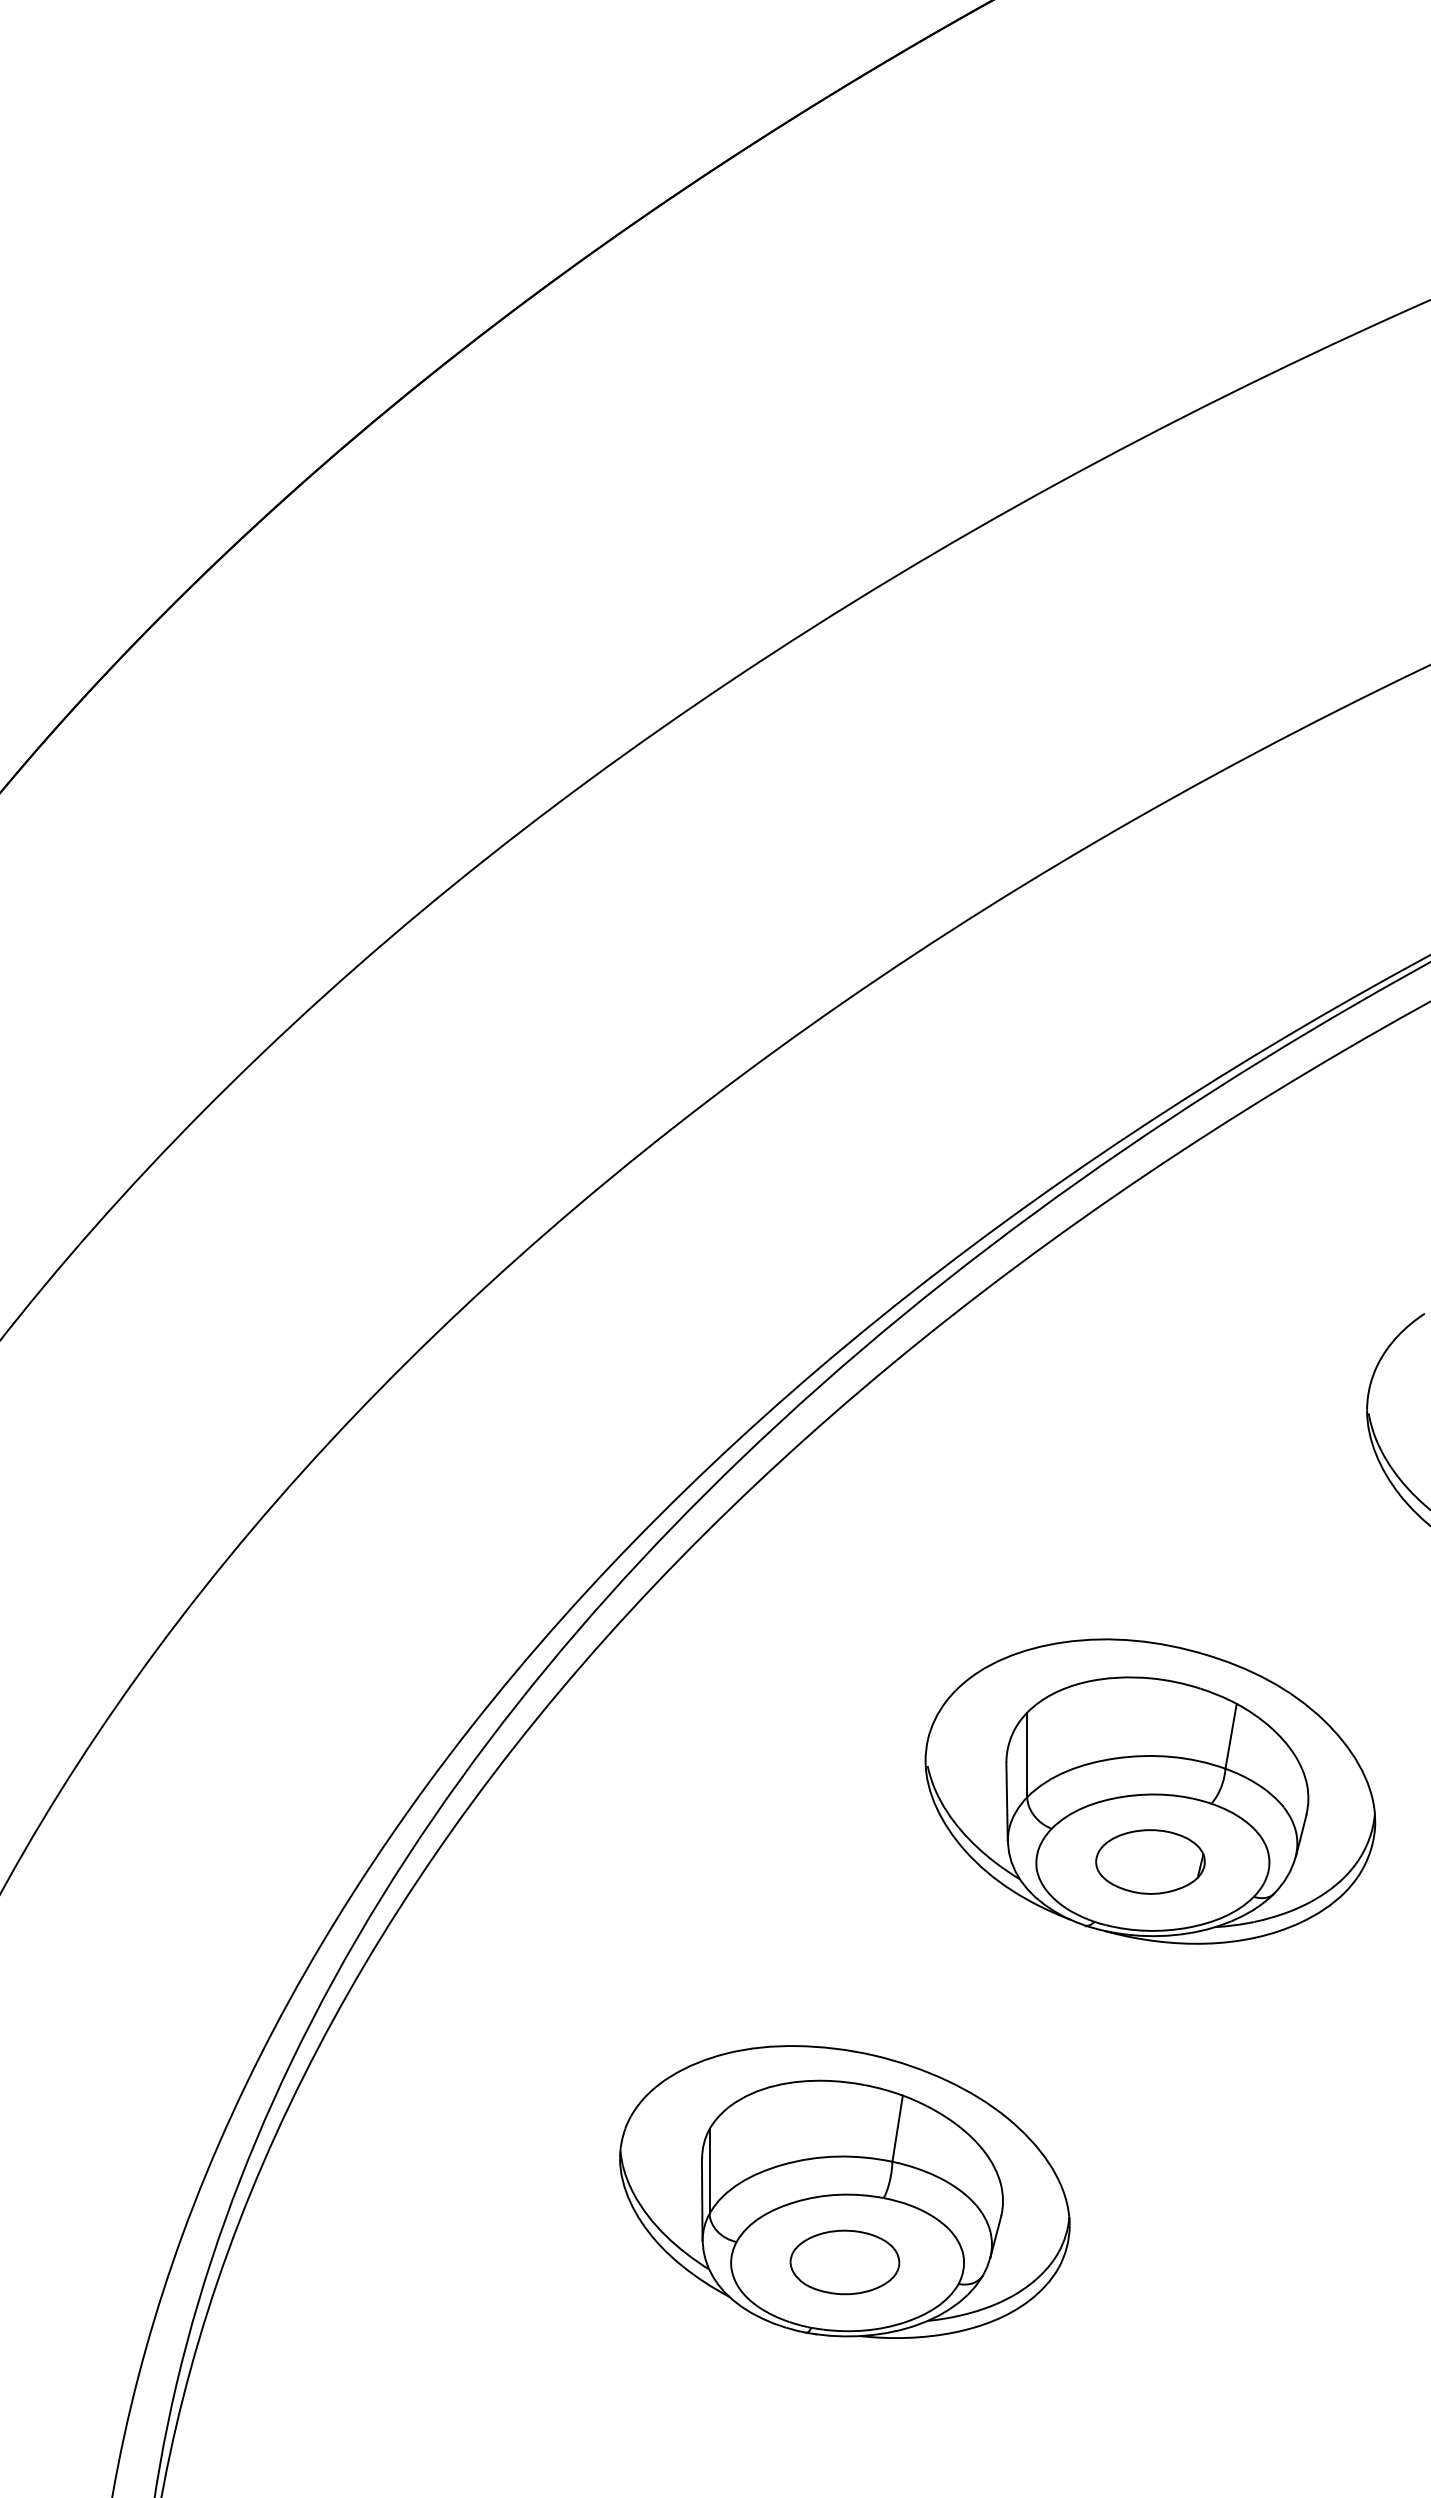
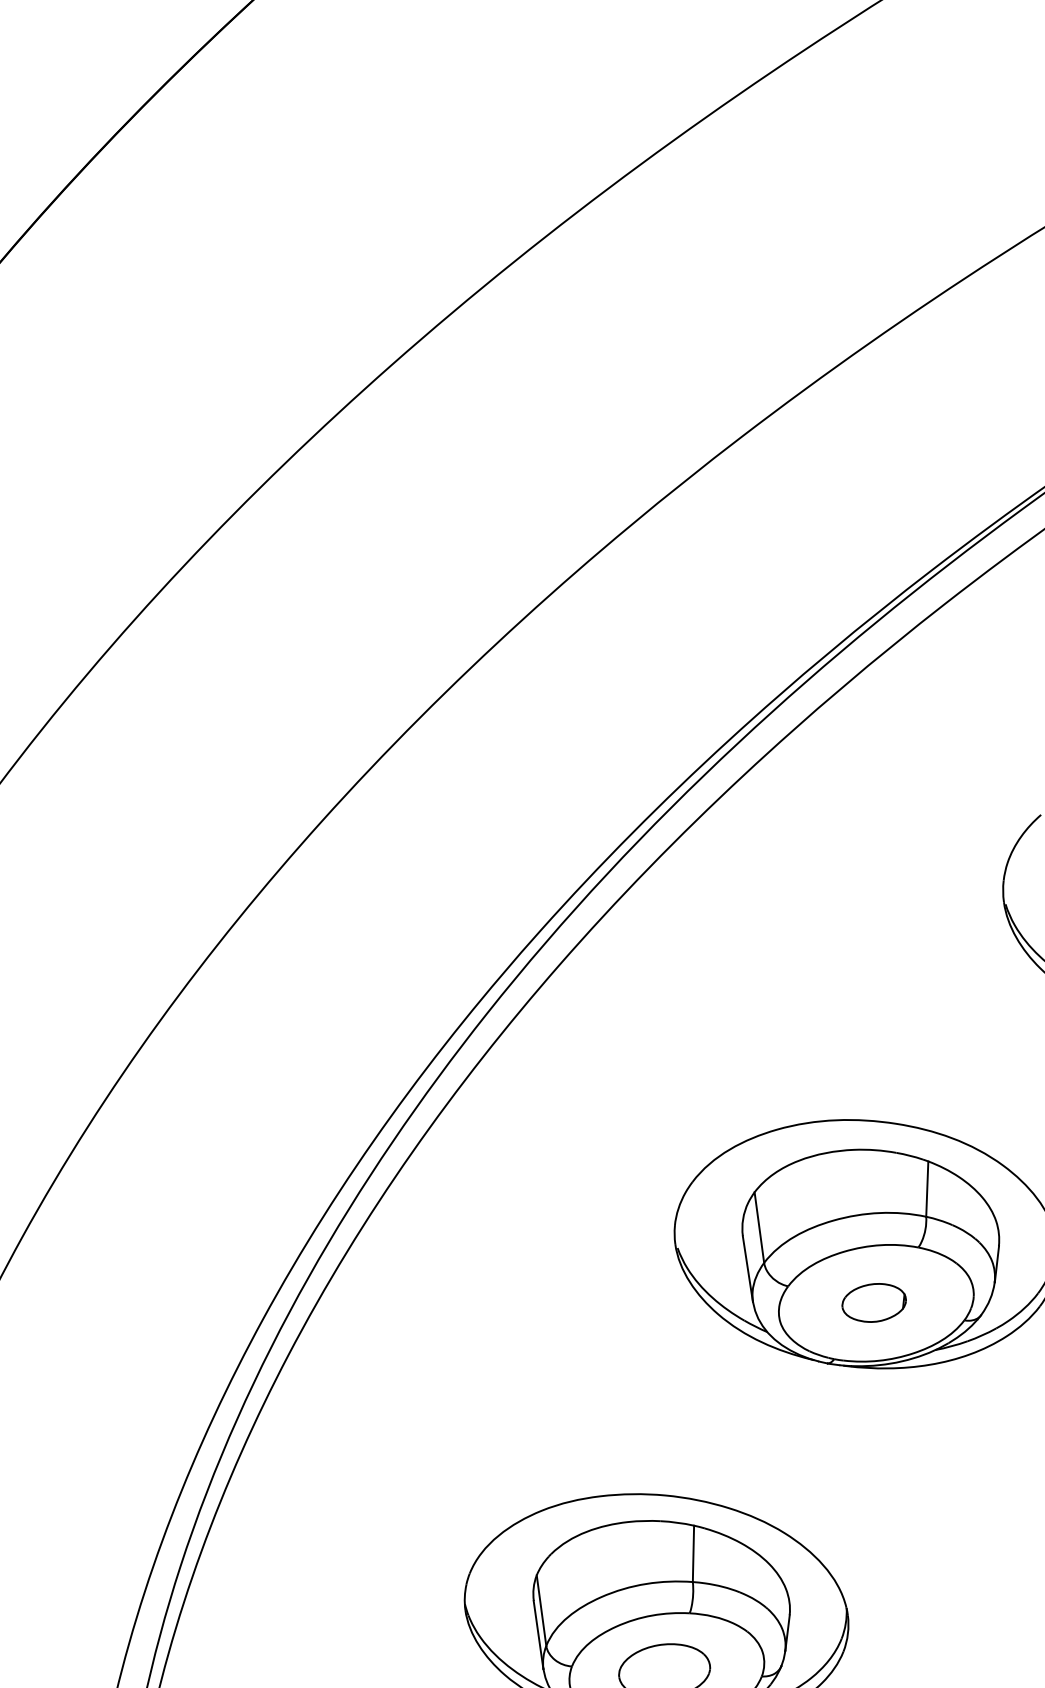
part: (1150, 1861) -> (874, 1302), size x0.7

